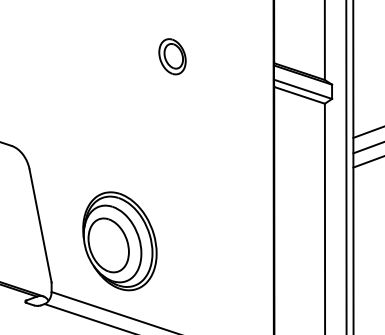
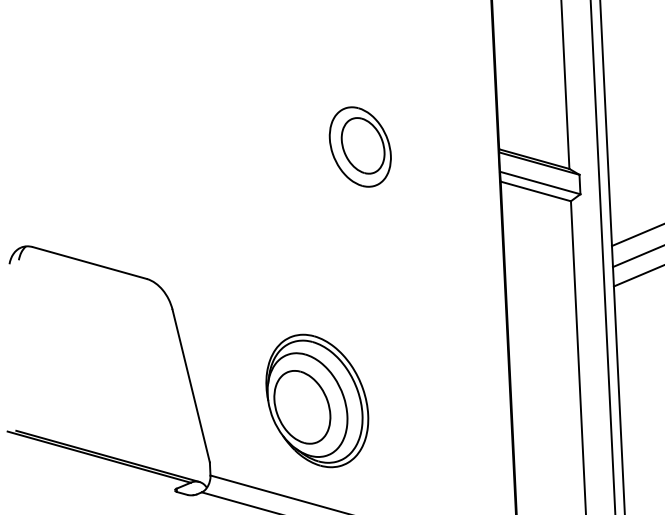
part: (172, 56) -> (359, 146), size x1.67
part: (120, 240) -> (317, 400), moved

